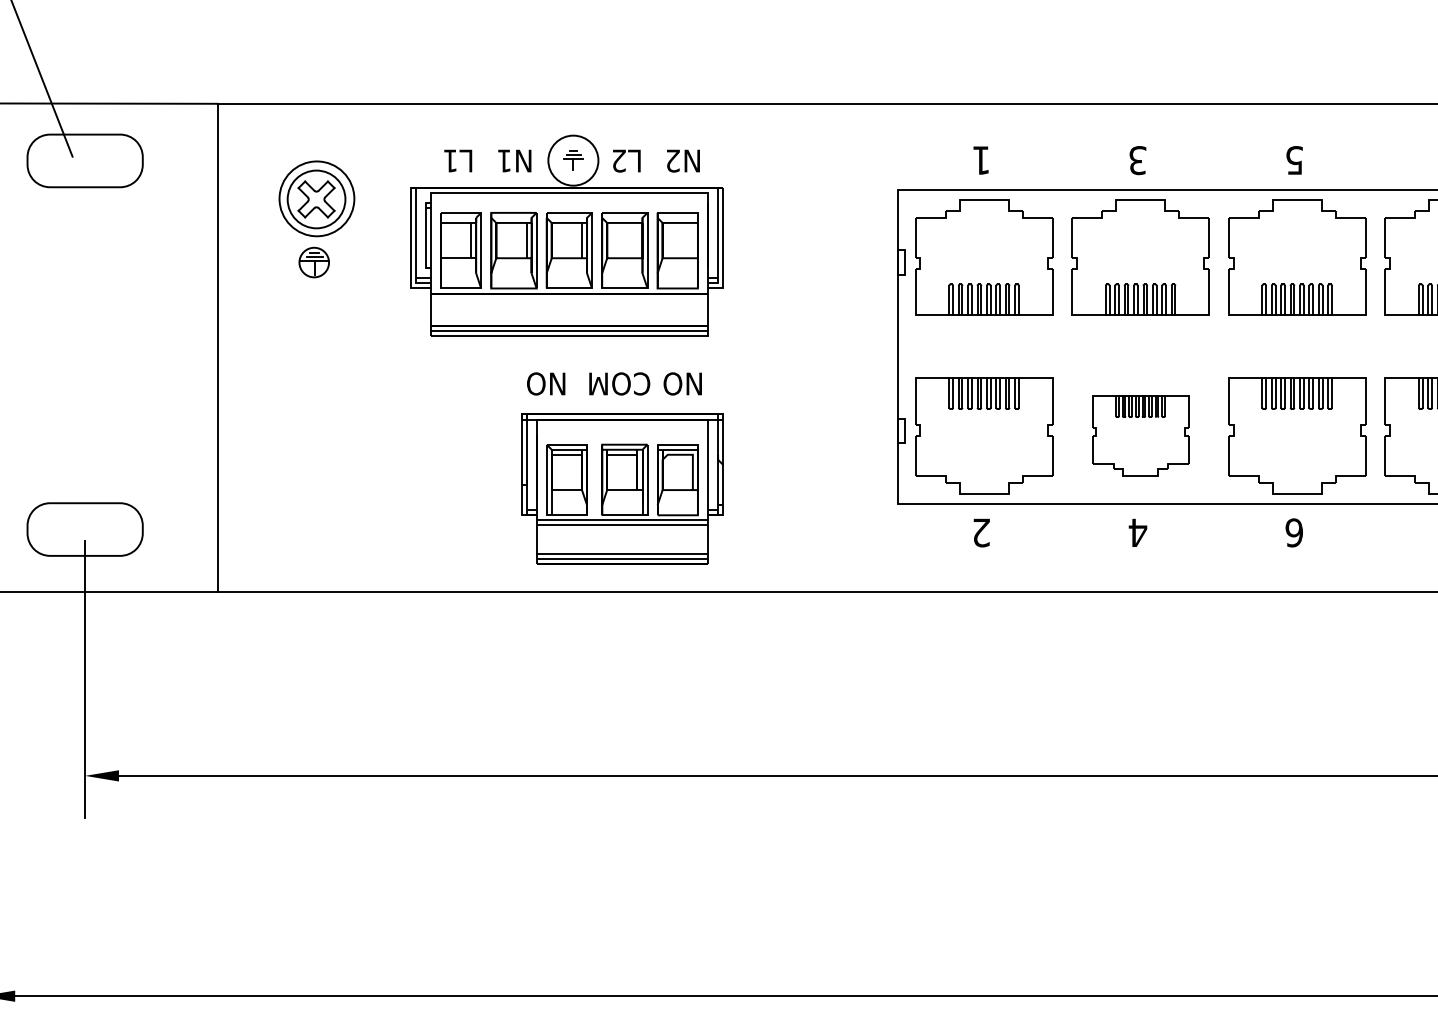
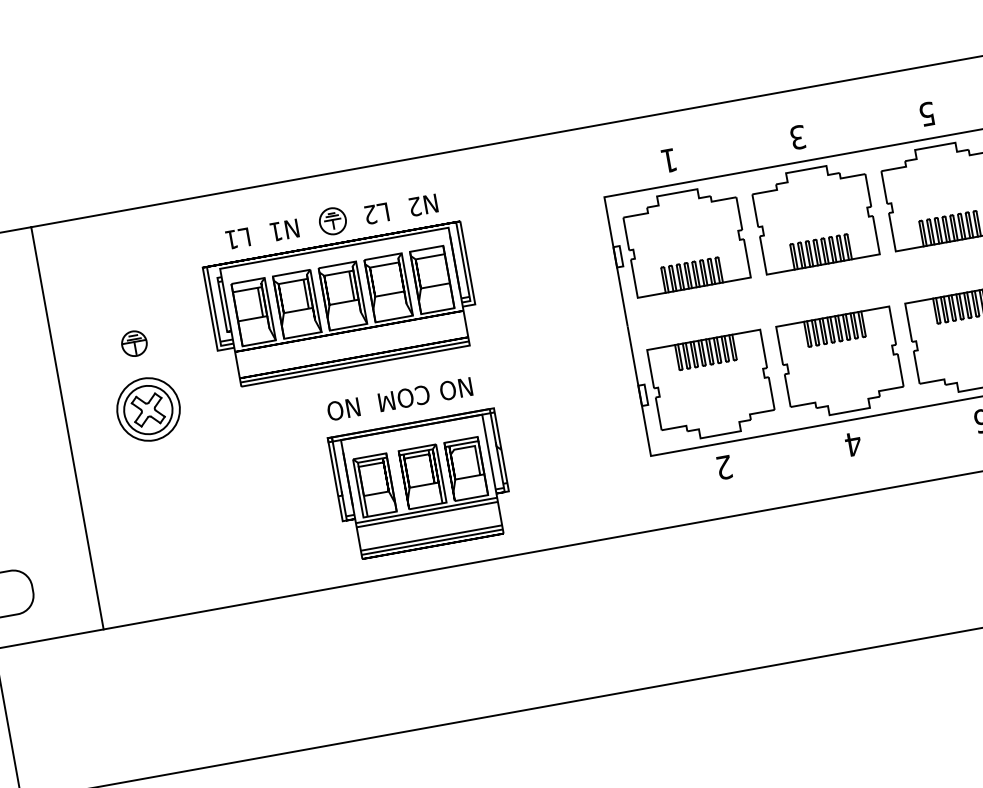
circle: (573, 160) -> (332, 221), size x0.62
part: (316, 198) -> (148, 409), moved
part: (1140, 435) -> (841, 363), size x1.43

